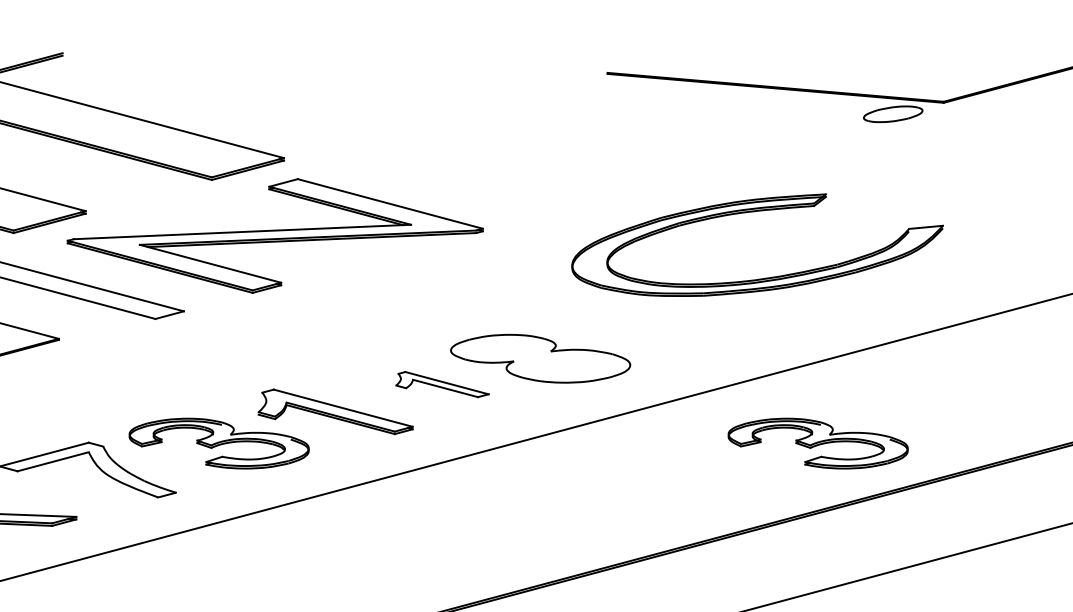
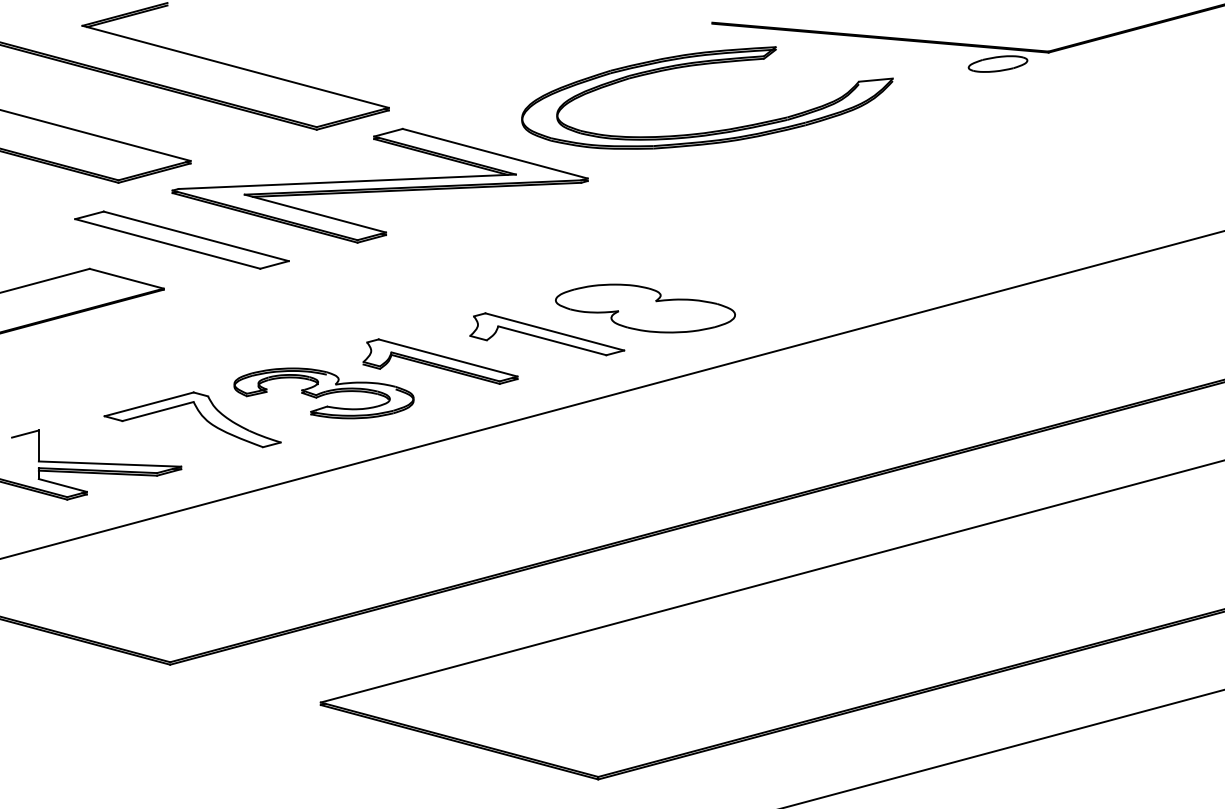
part: (752, 212) -> (702, 65), moved
part: (442, 384) -> (547, 334), size x1.67
part: (817, 443) -> (922, 393), removed

